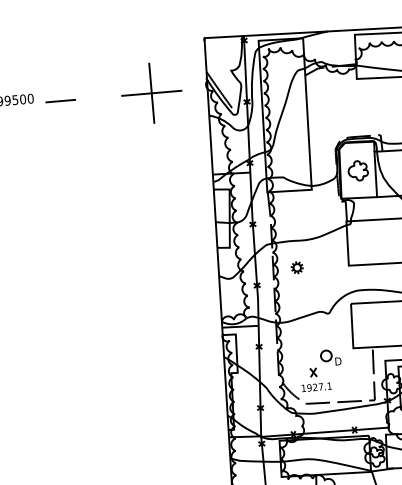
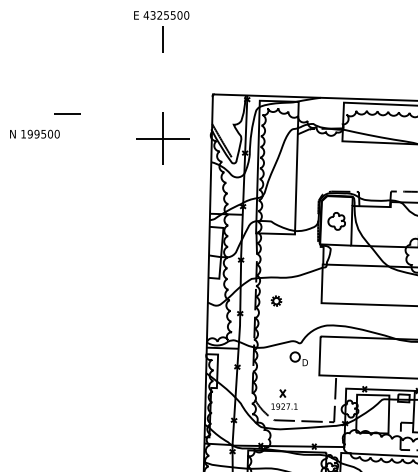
line: (61, 101) -> (67, 113), moved
part: (330, 357) -> (298, 358), moved

